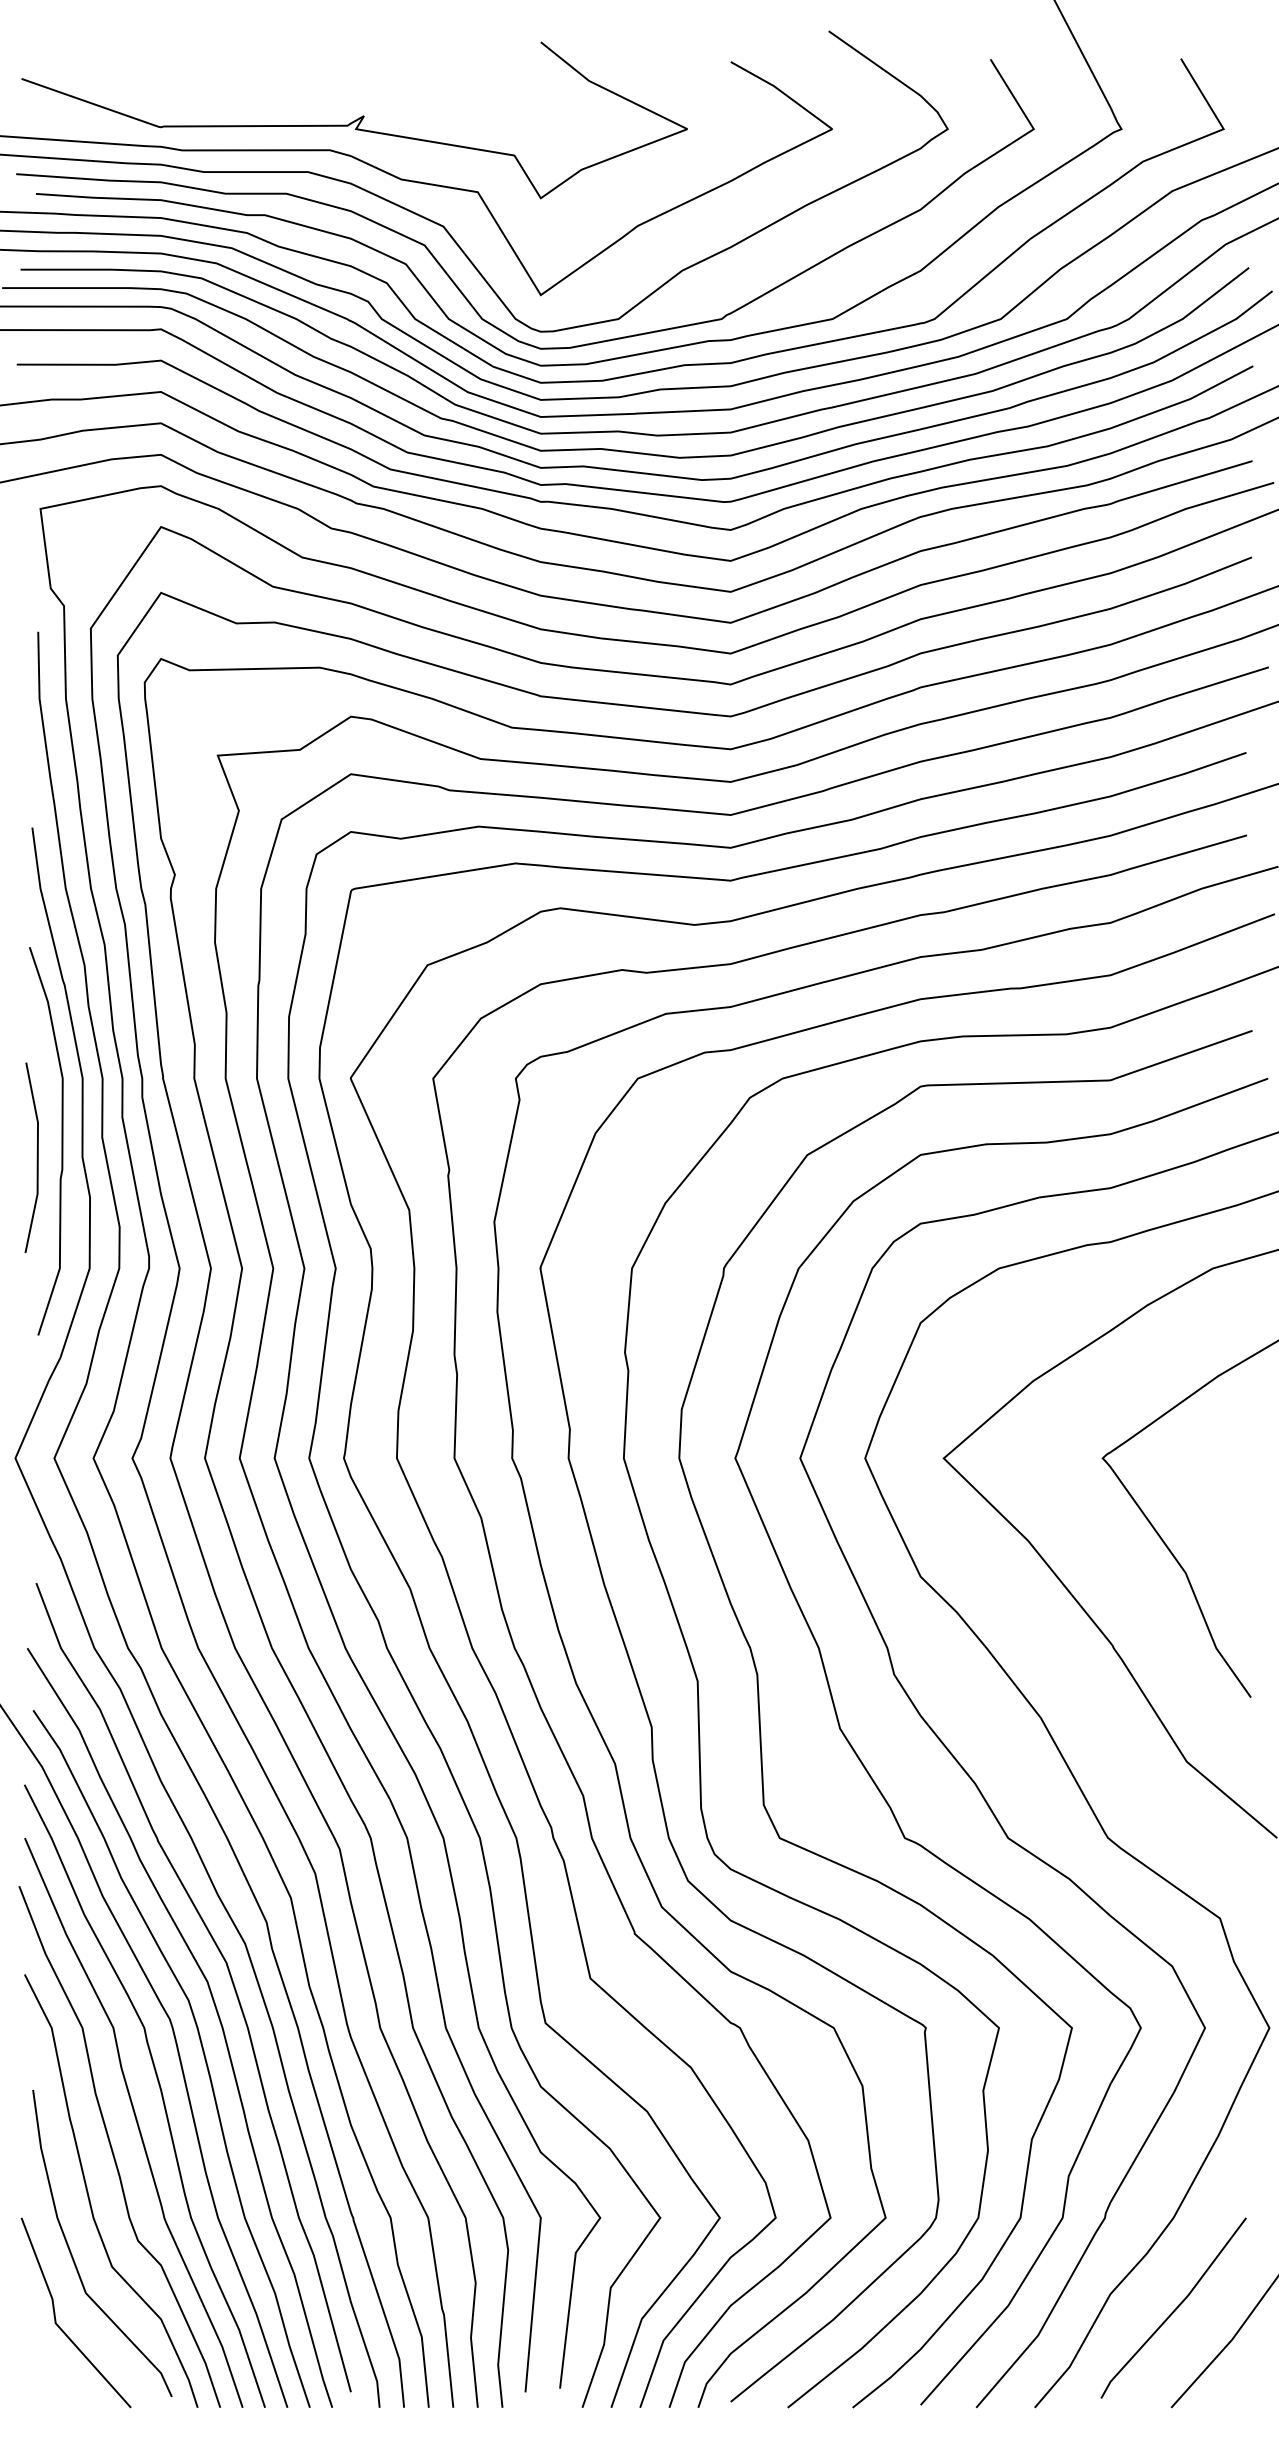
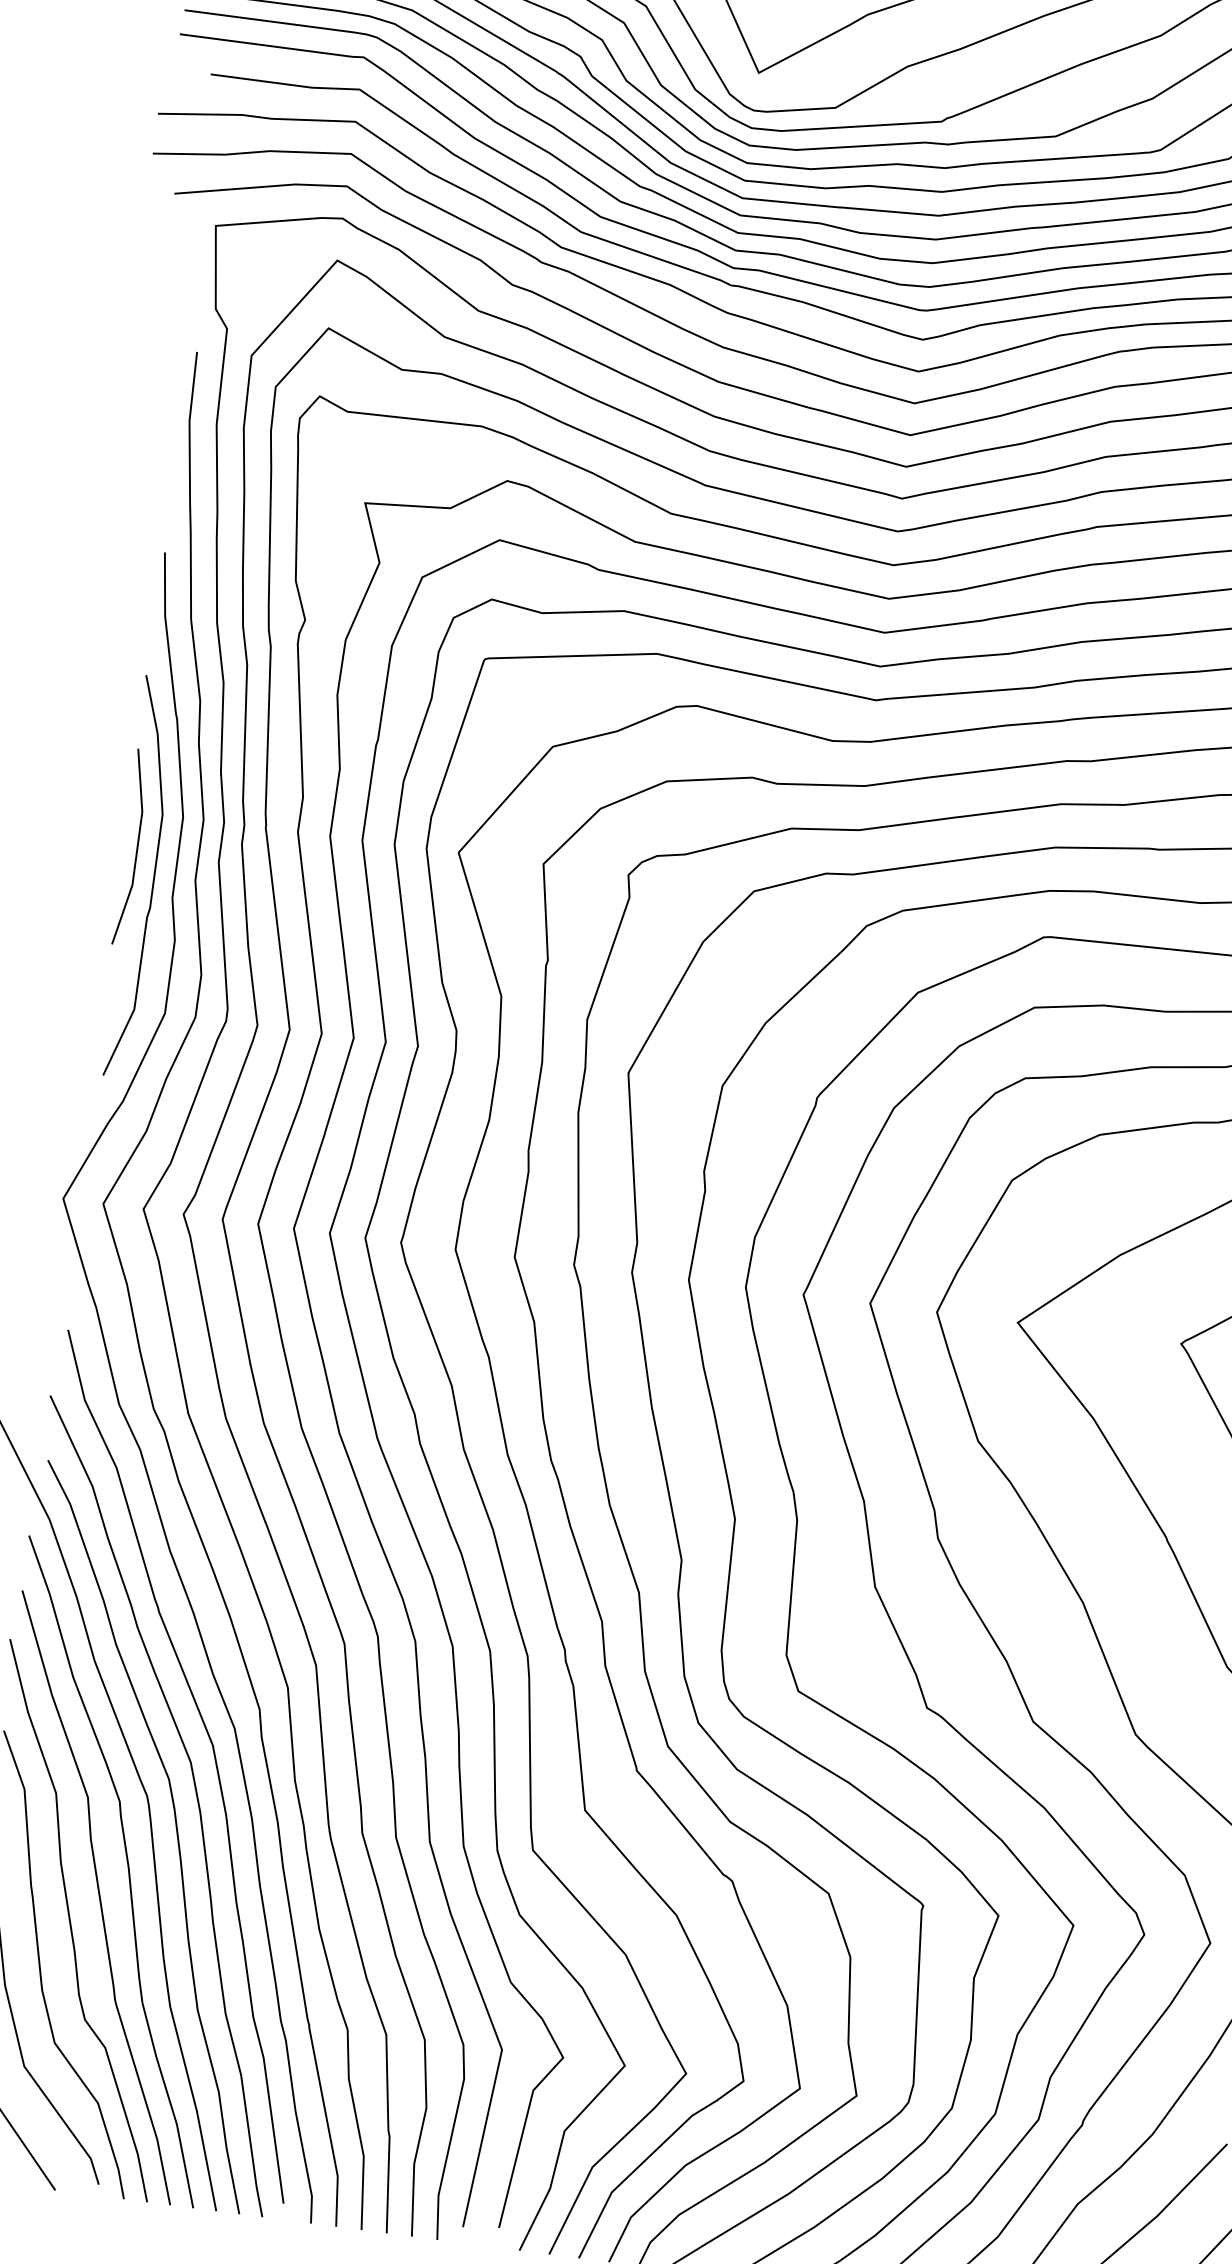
line: (36, 1157) -> (136, 847), moved

